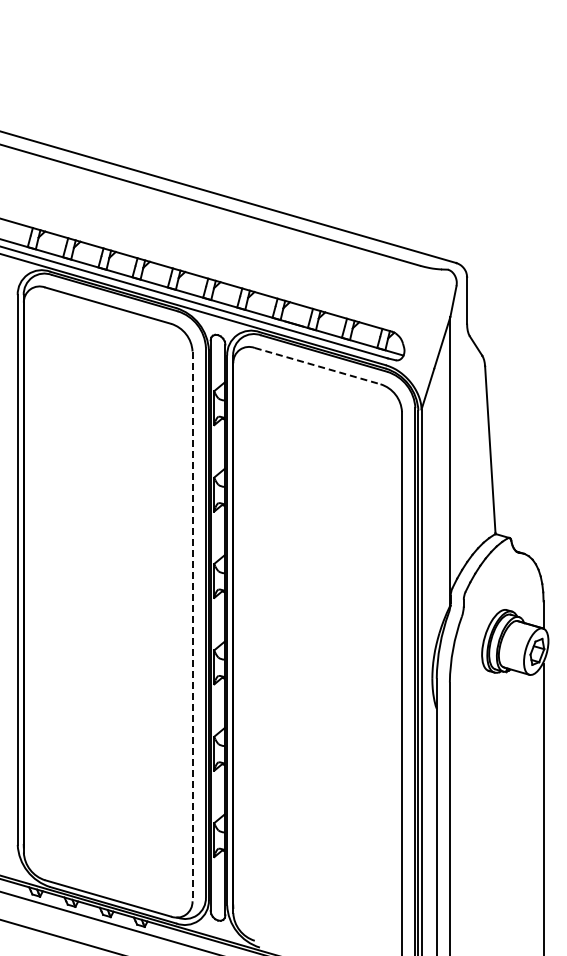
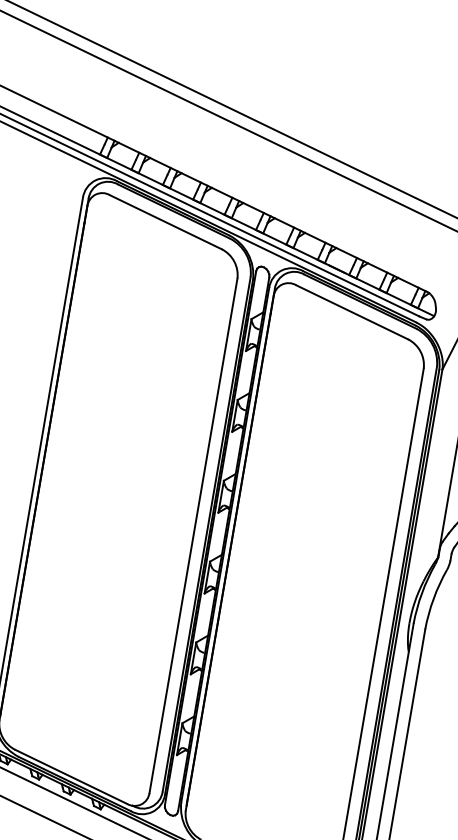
line: (318, 366) -> (352, 312), dashed -> solid
line: (192, 626) -> (193, 535), dashed -> solid

